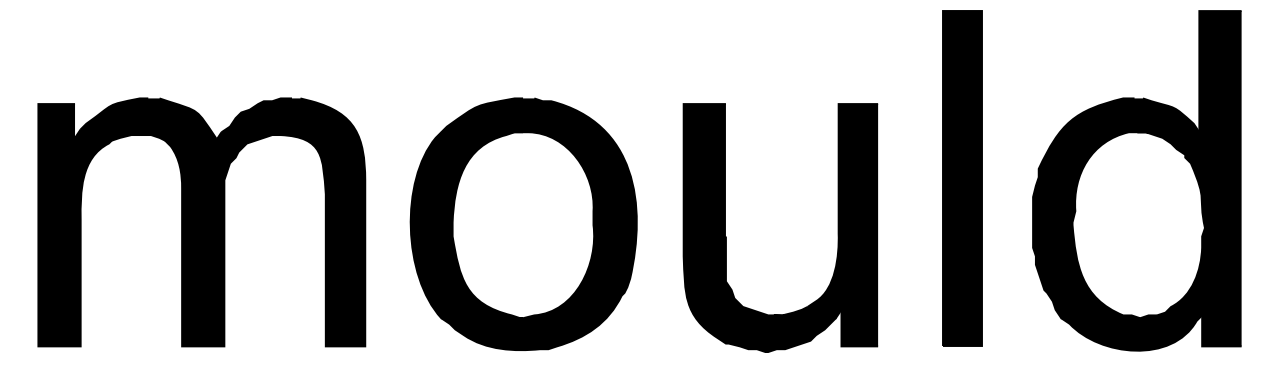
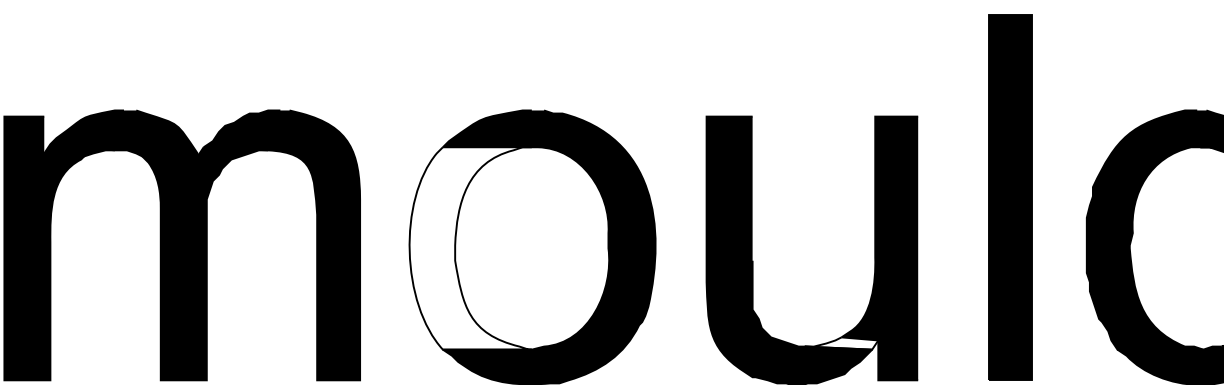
fill: (466, 225) -> (470, 248), removed
fill: (807, 312) -> (841, 343), removed

